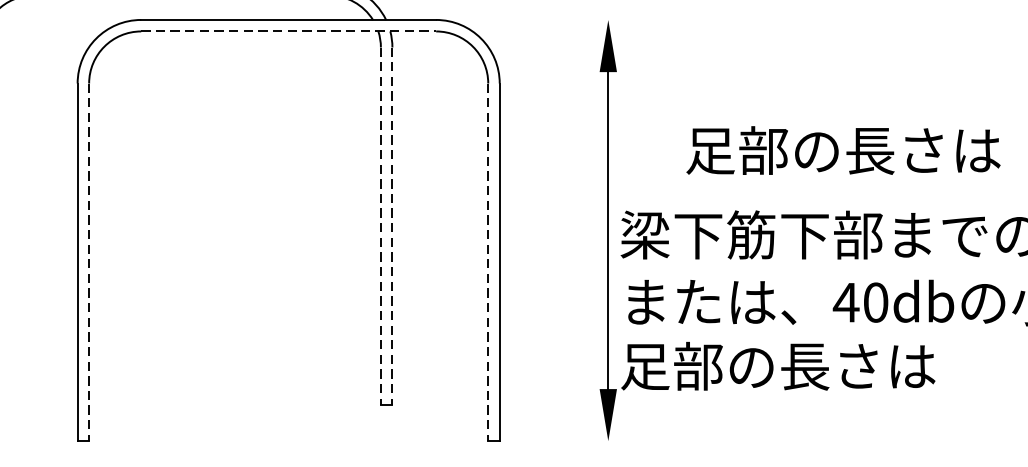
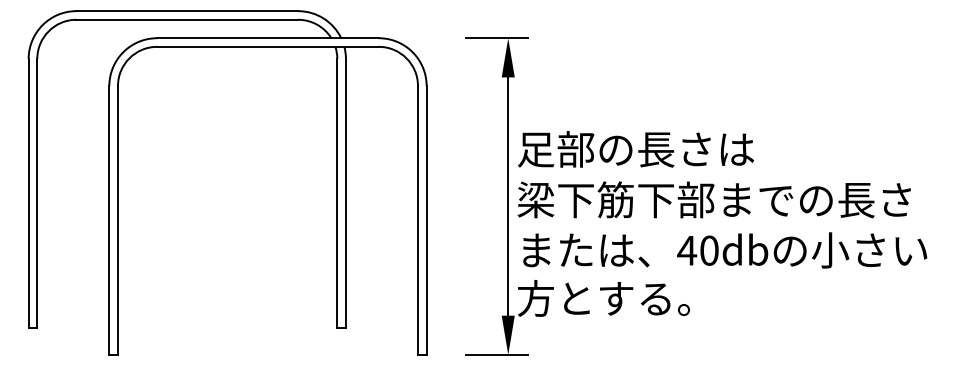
line: (592, 20) -> (496, 38), added
line: (288, 30) -> (267, 46), dashed -> solid
text: (844, 150) -> (636, 149), moved
line: (381, 226) -> (337, 193), dashed -> solid
line: (391, 226) -> (345, 193), dashed -> solid
line: (88, 262) -> (117, 220), dashed -> solid
line: (488, 262) -> (418, 220), dashed -> solid
text: (778, 366) -> (636, 298), 足部の長さは -> 方とする。
line: (592, 440) -> (496, 354), added

